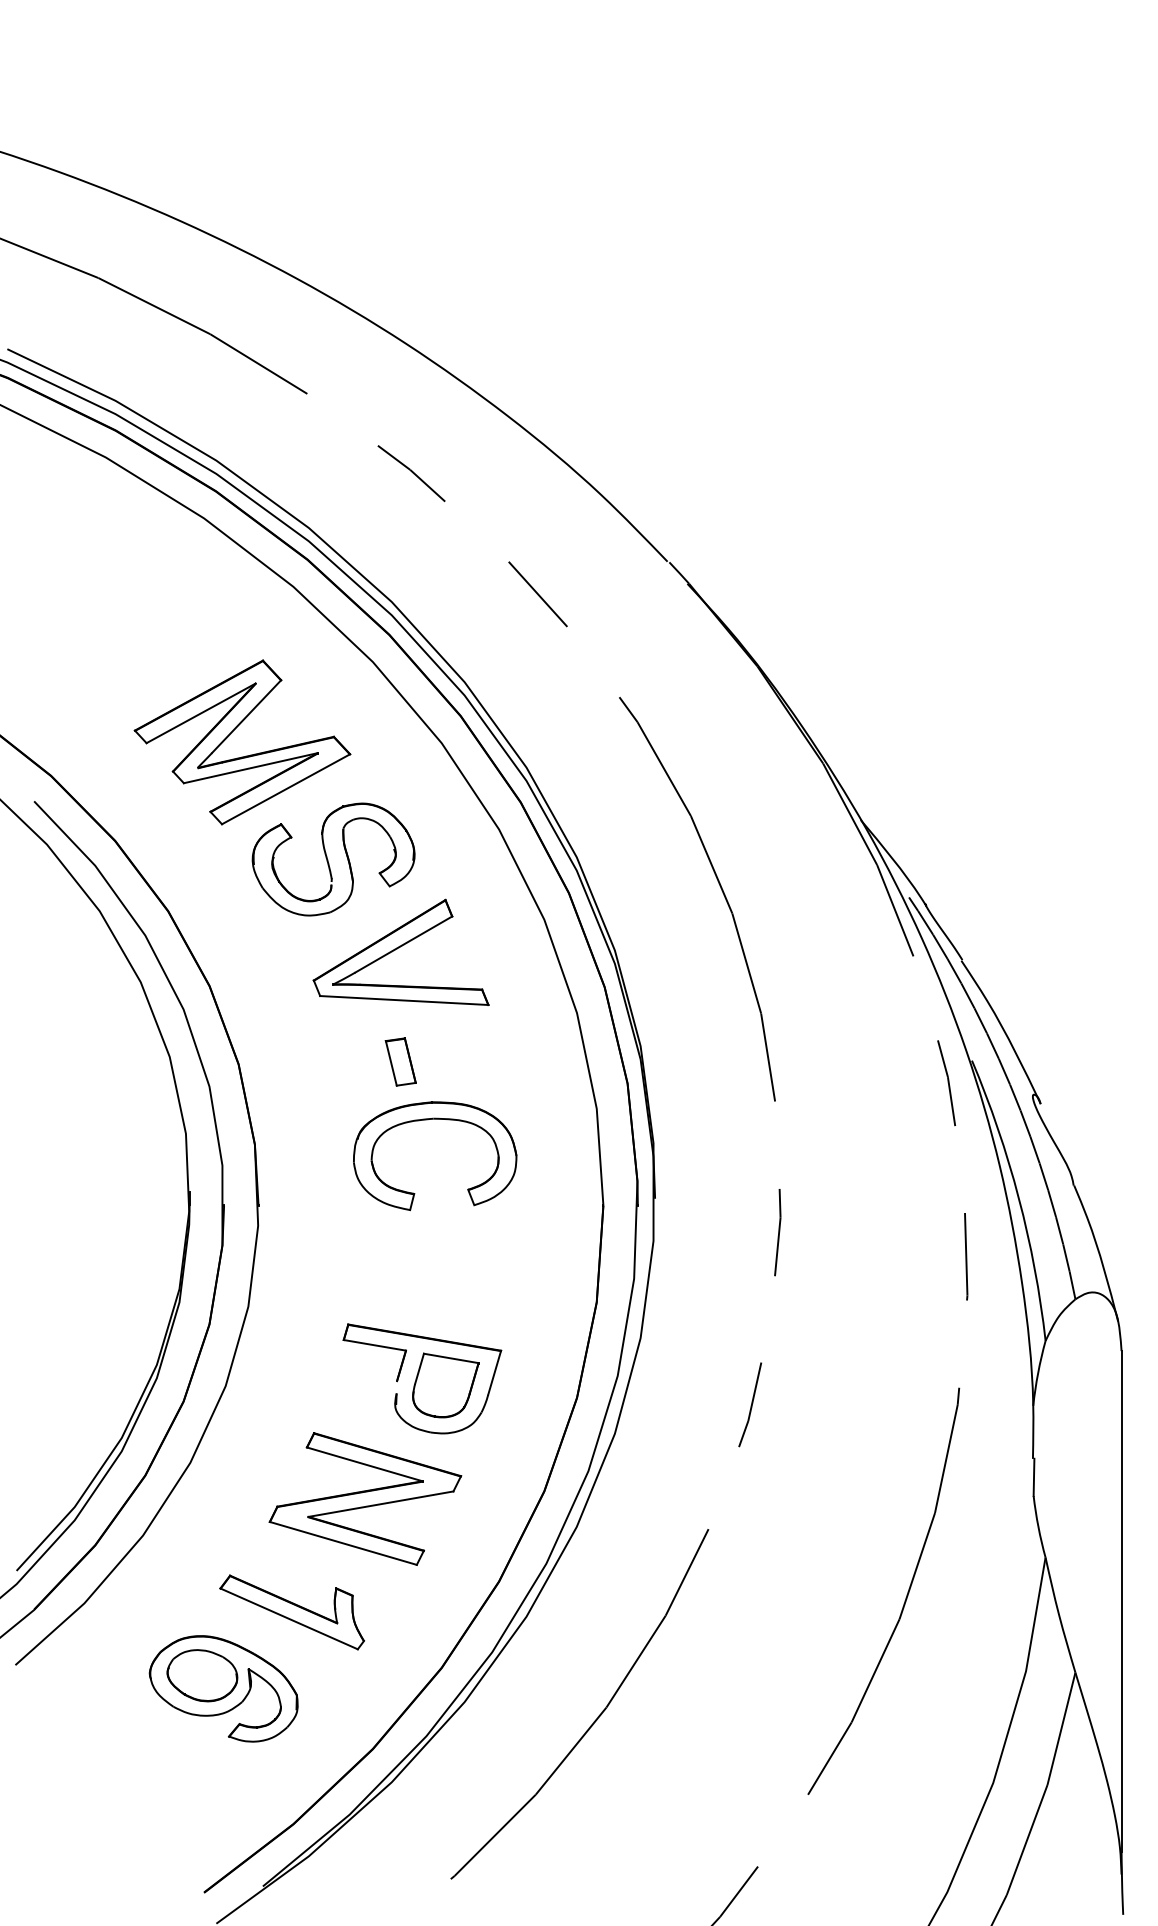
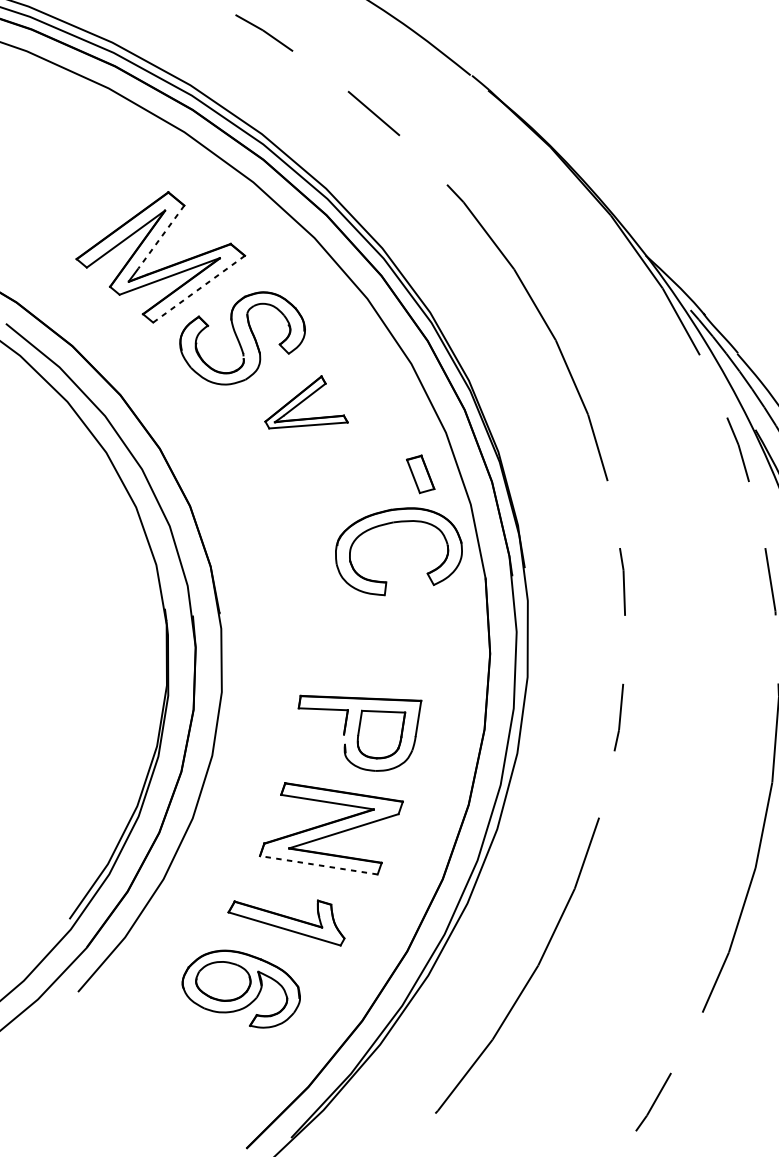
line: (246, 716) -> (161, 237), solid -> dashed
line: (285, 789) -> (198, 289), solid -> dashed
part: (400, 951) -> (303, 402), size x0.6
part: (400, 1061) -> (420, 474), moved
part: (427, 1120) -> (389, 524), moved
line: (343, 1543) -> (318, 865), solid -> dashed

